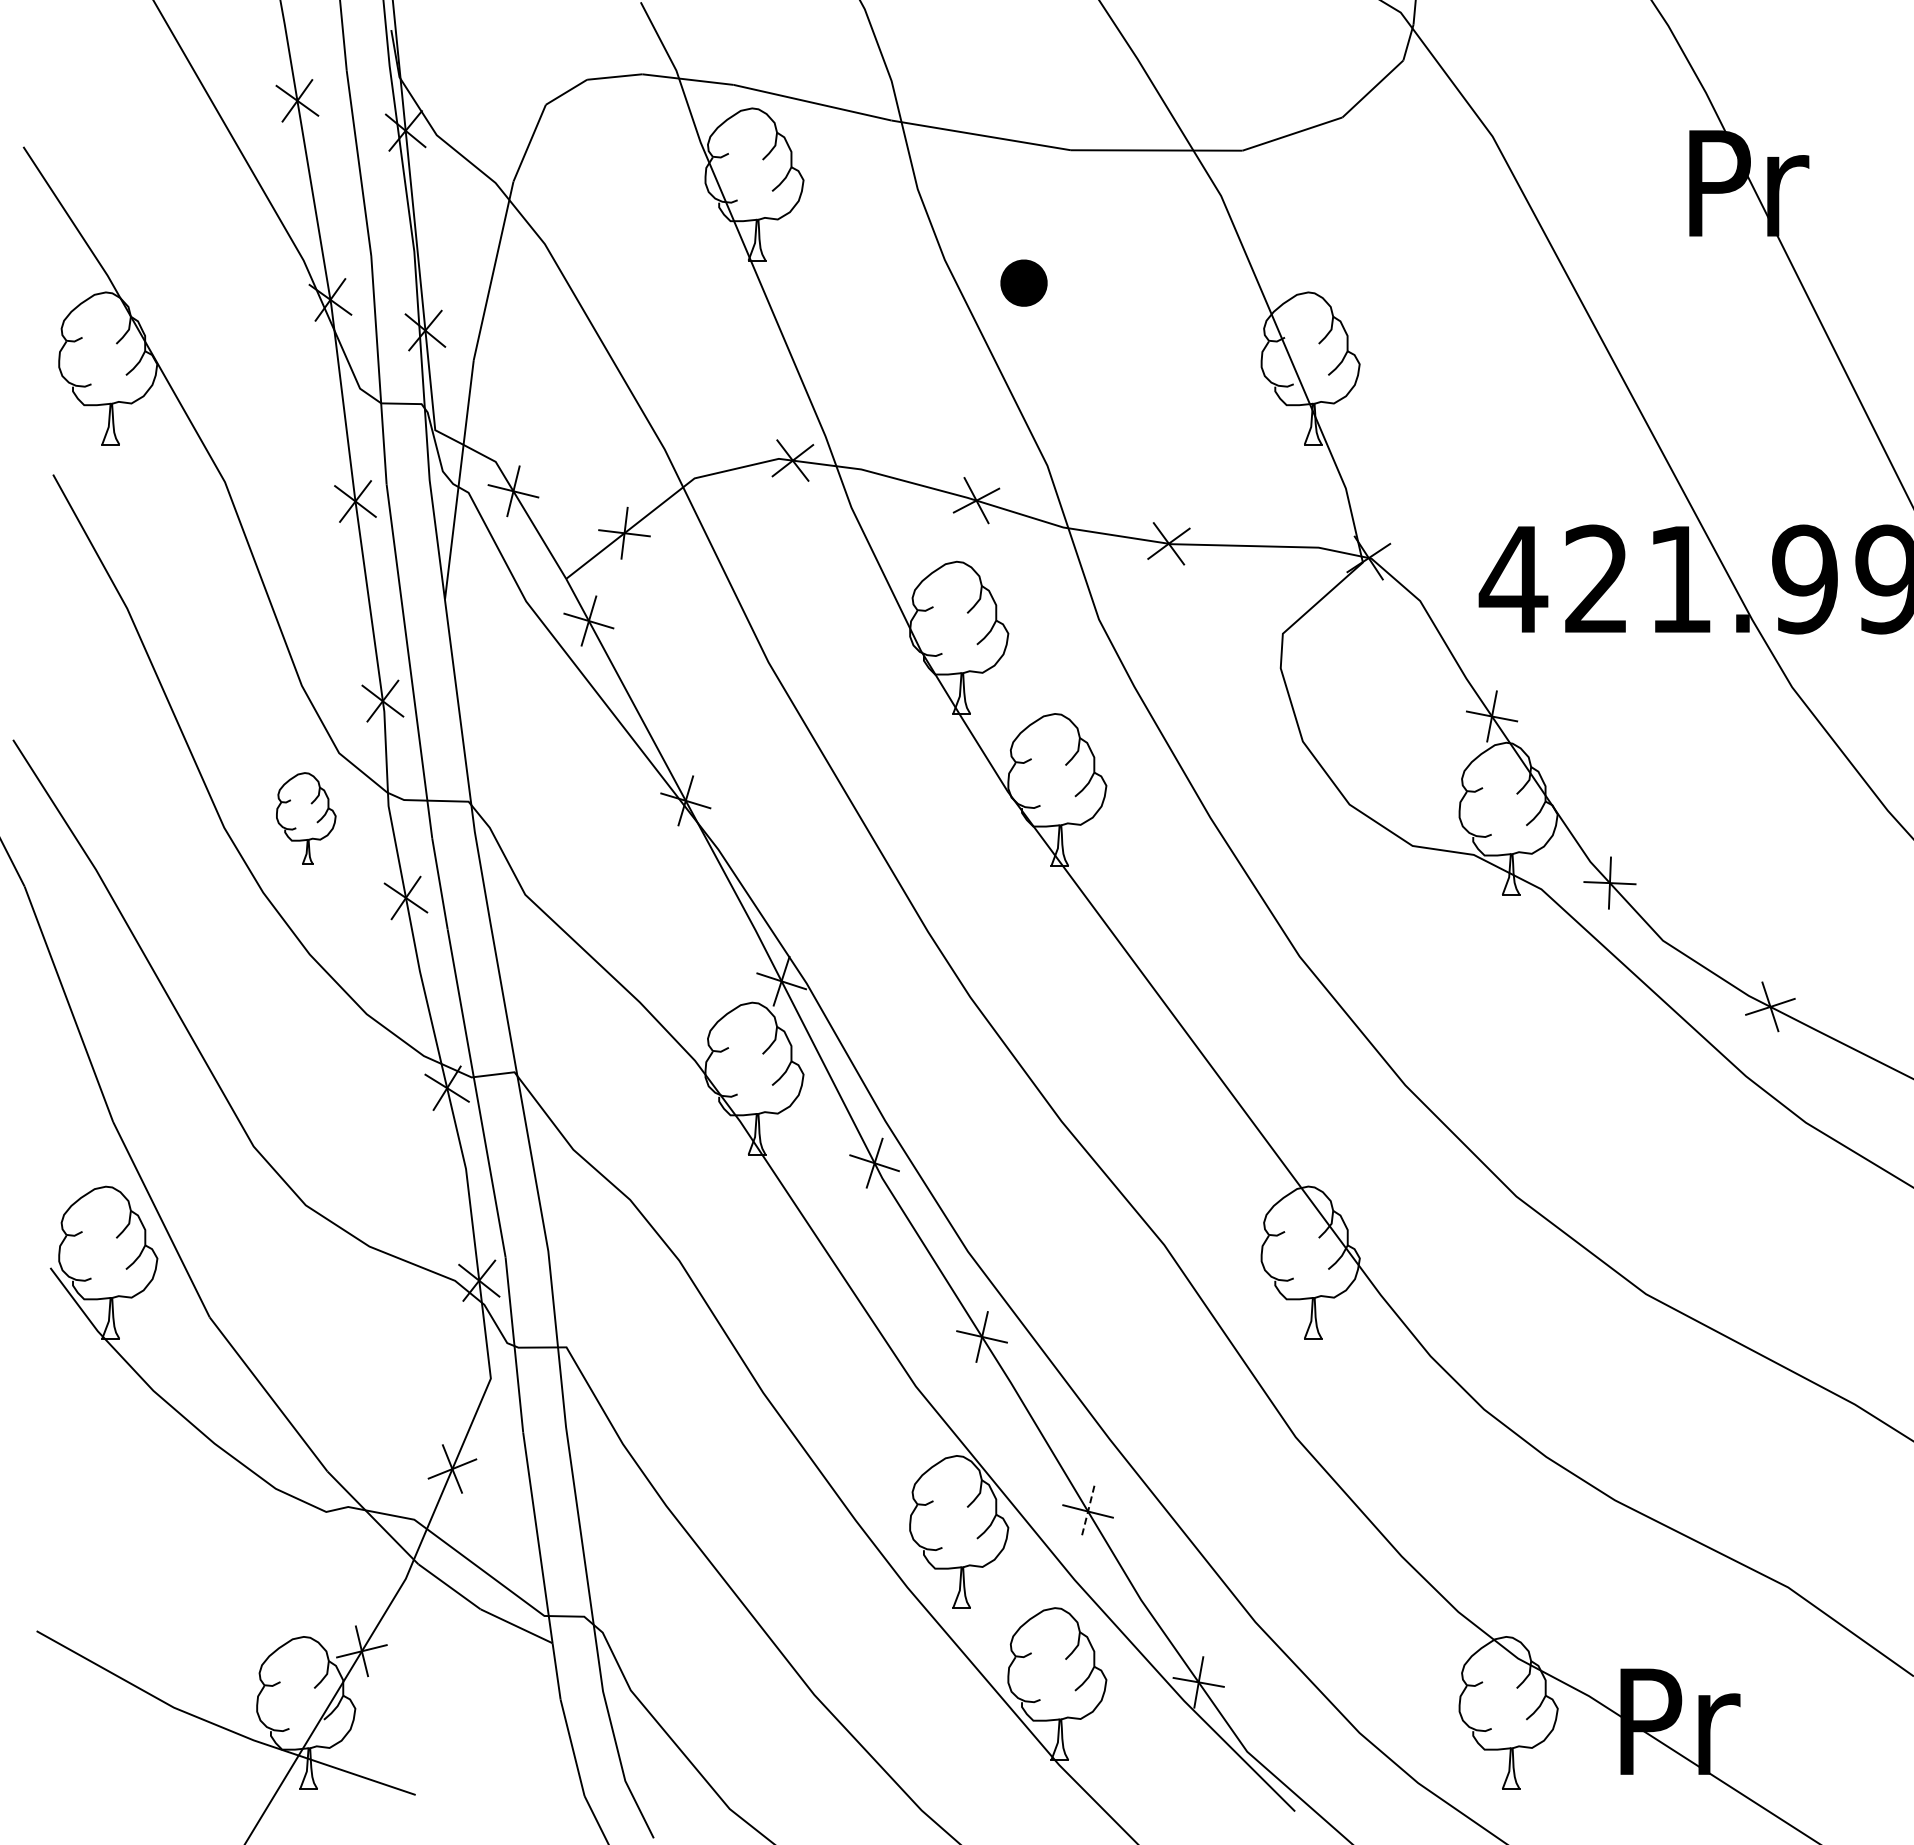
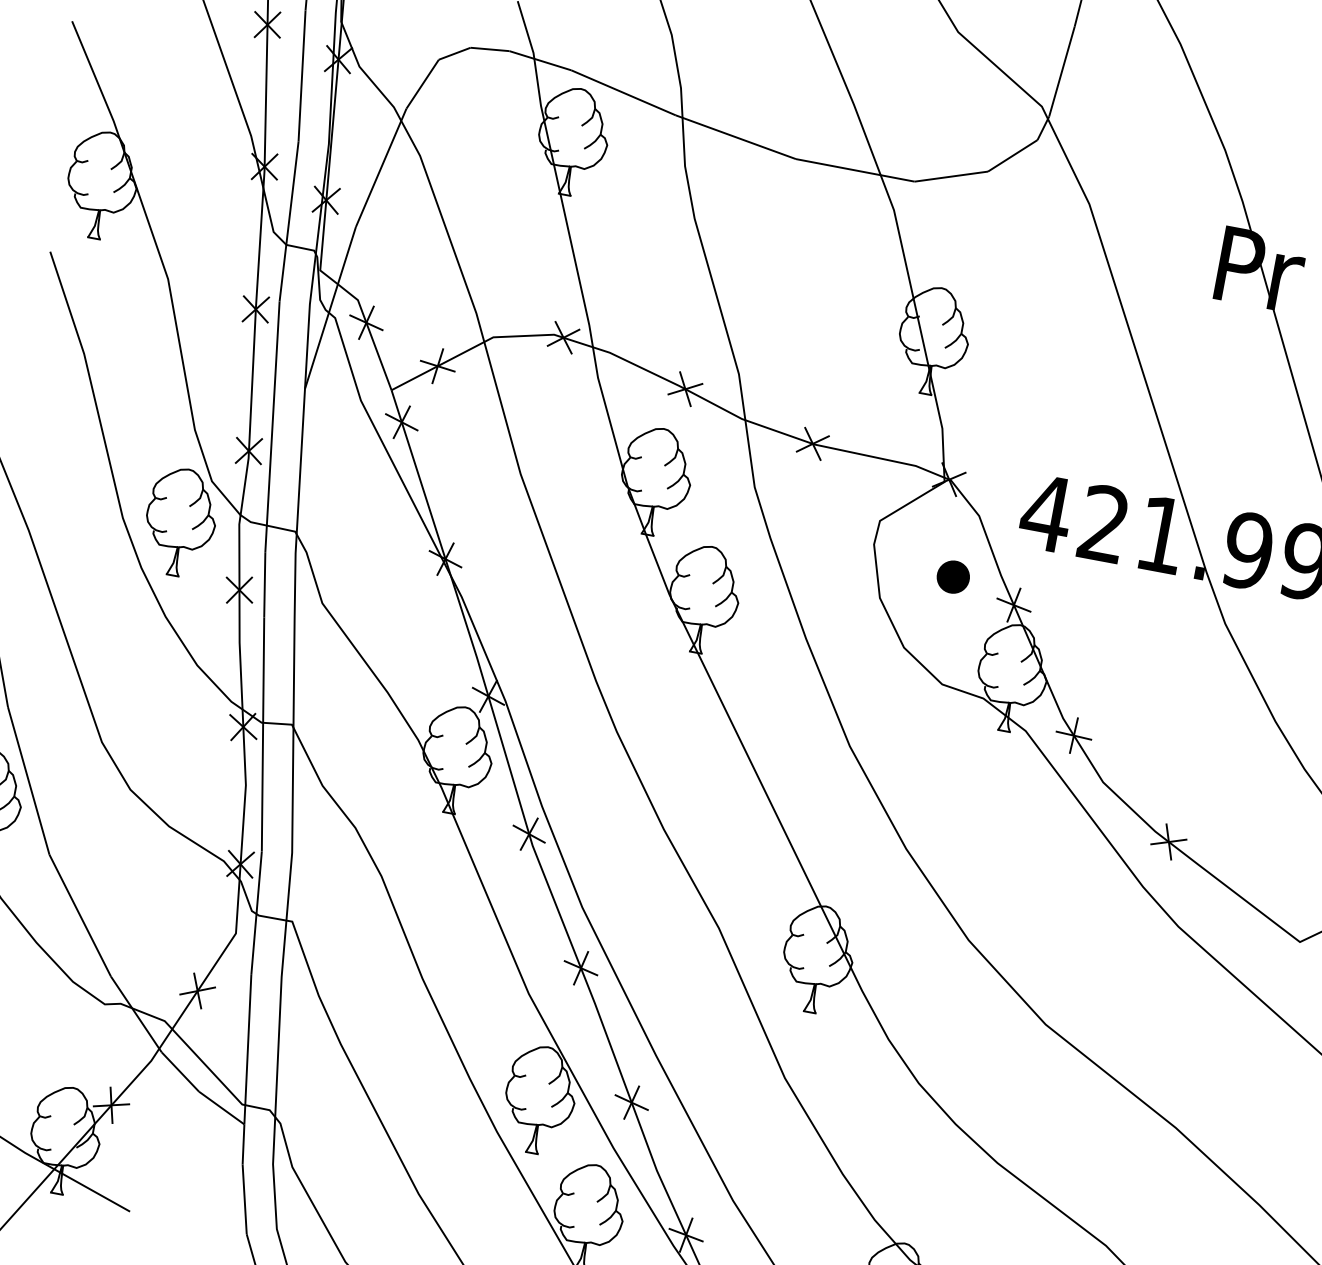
part: (1023, 282) -> (953, 576), moved
part: (306, 818) -> (180, 522), size x1.67
line: (1088, 1511) -> (632, 1102), dashed -> solid

